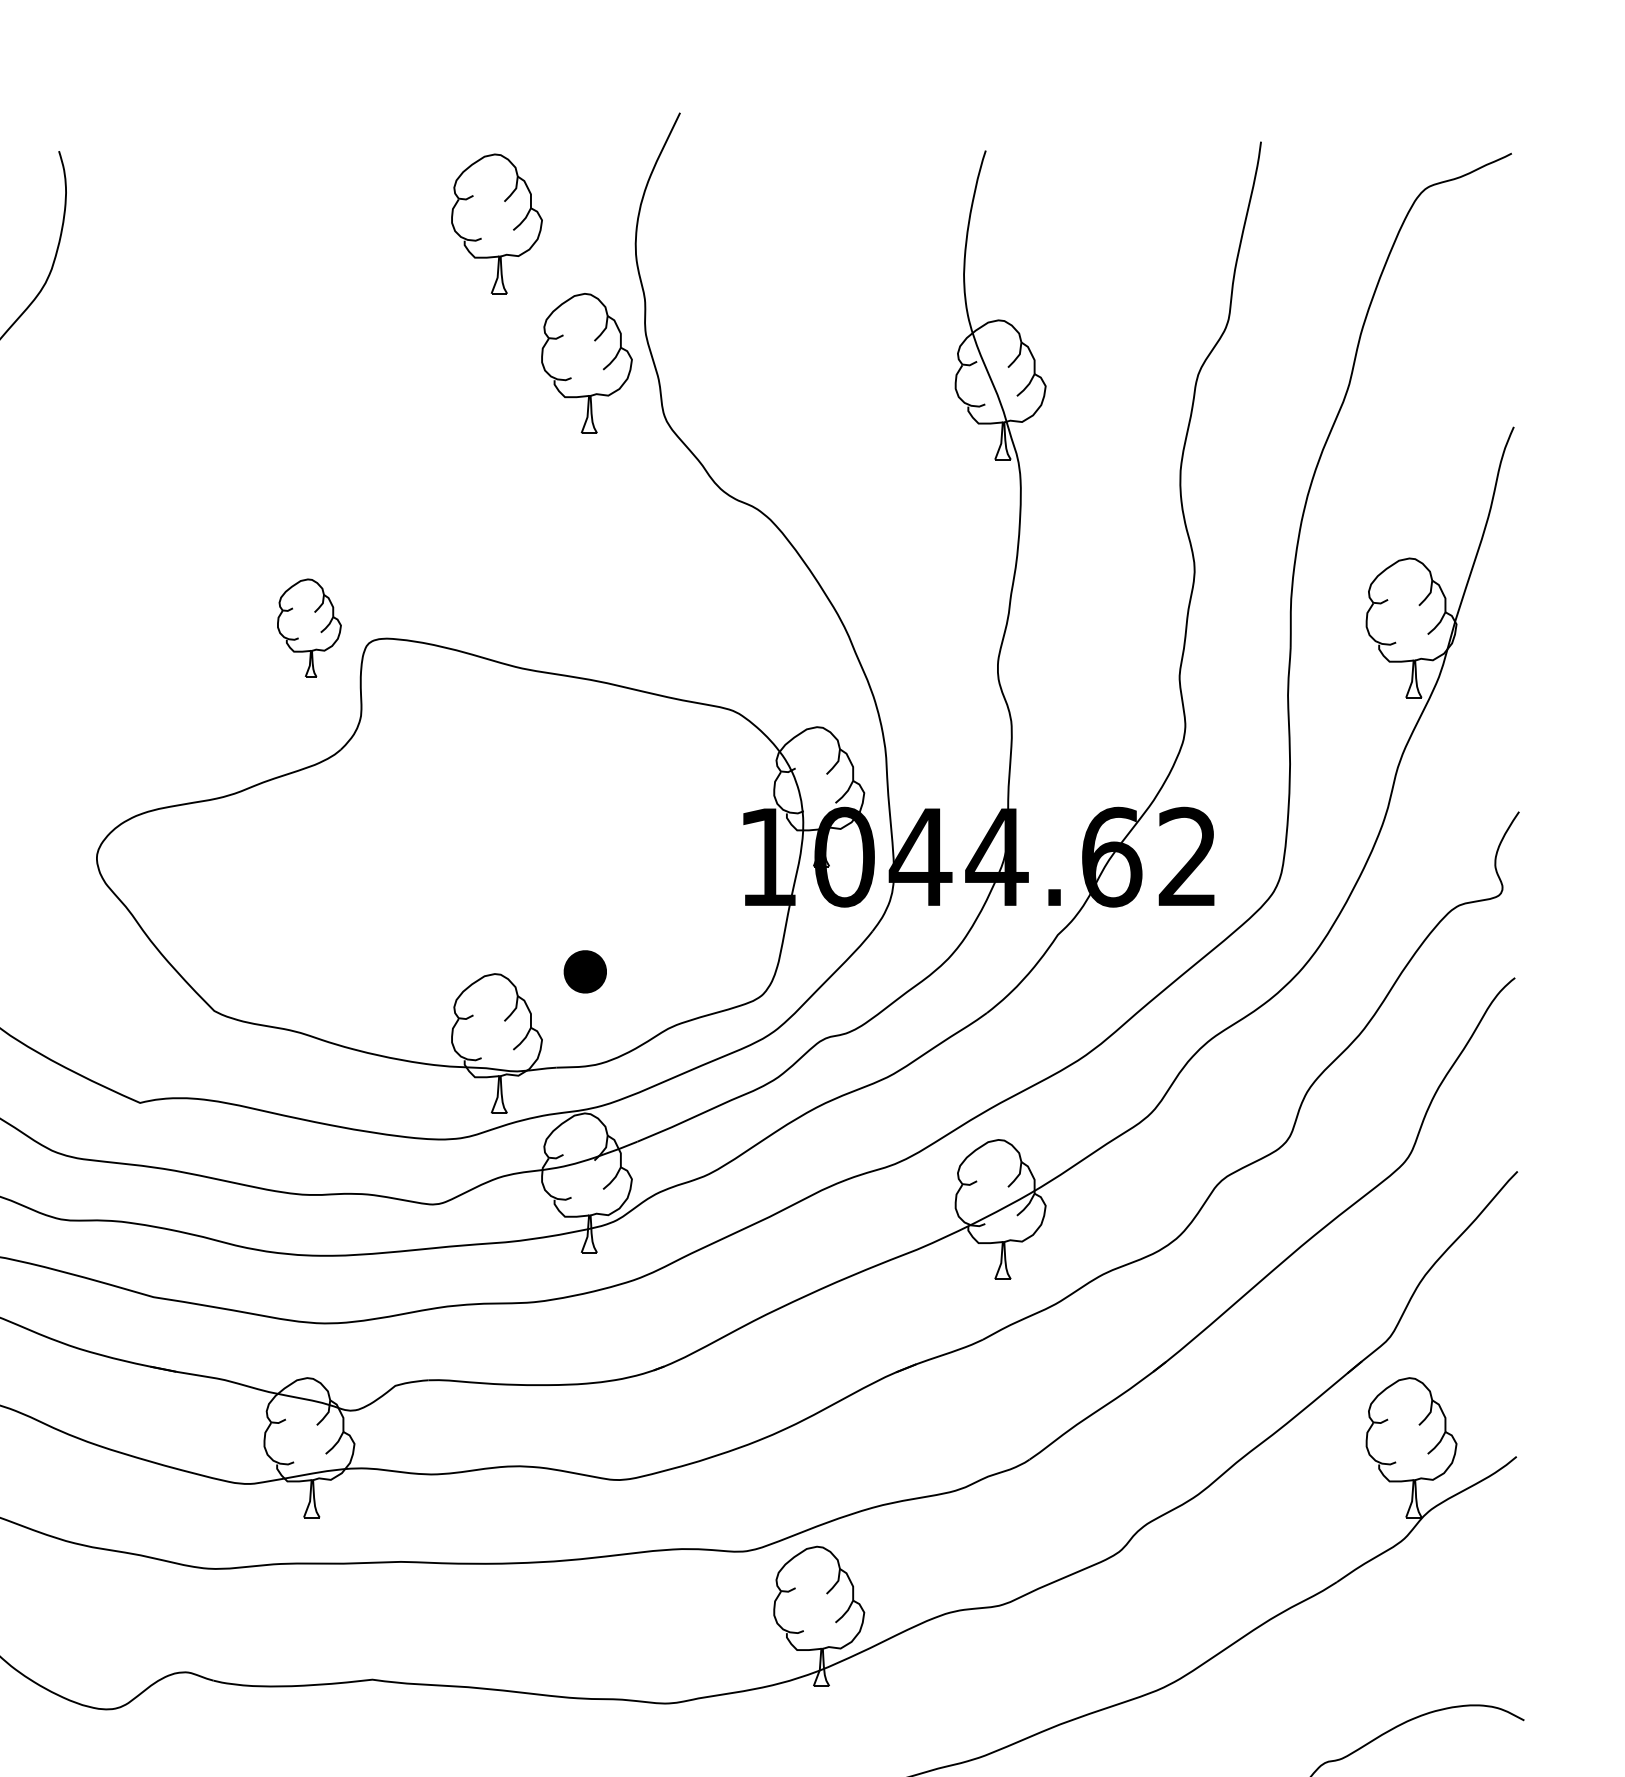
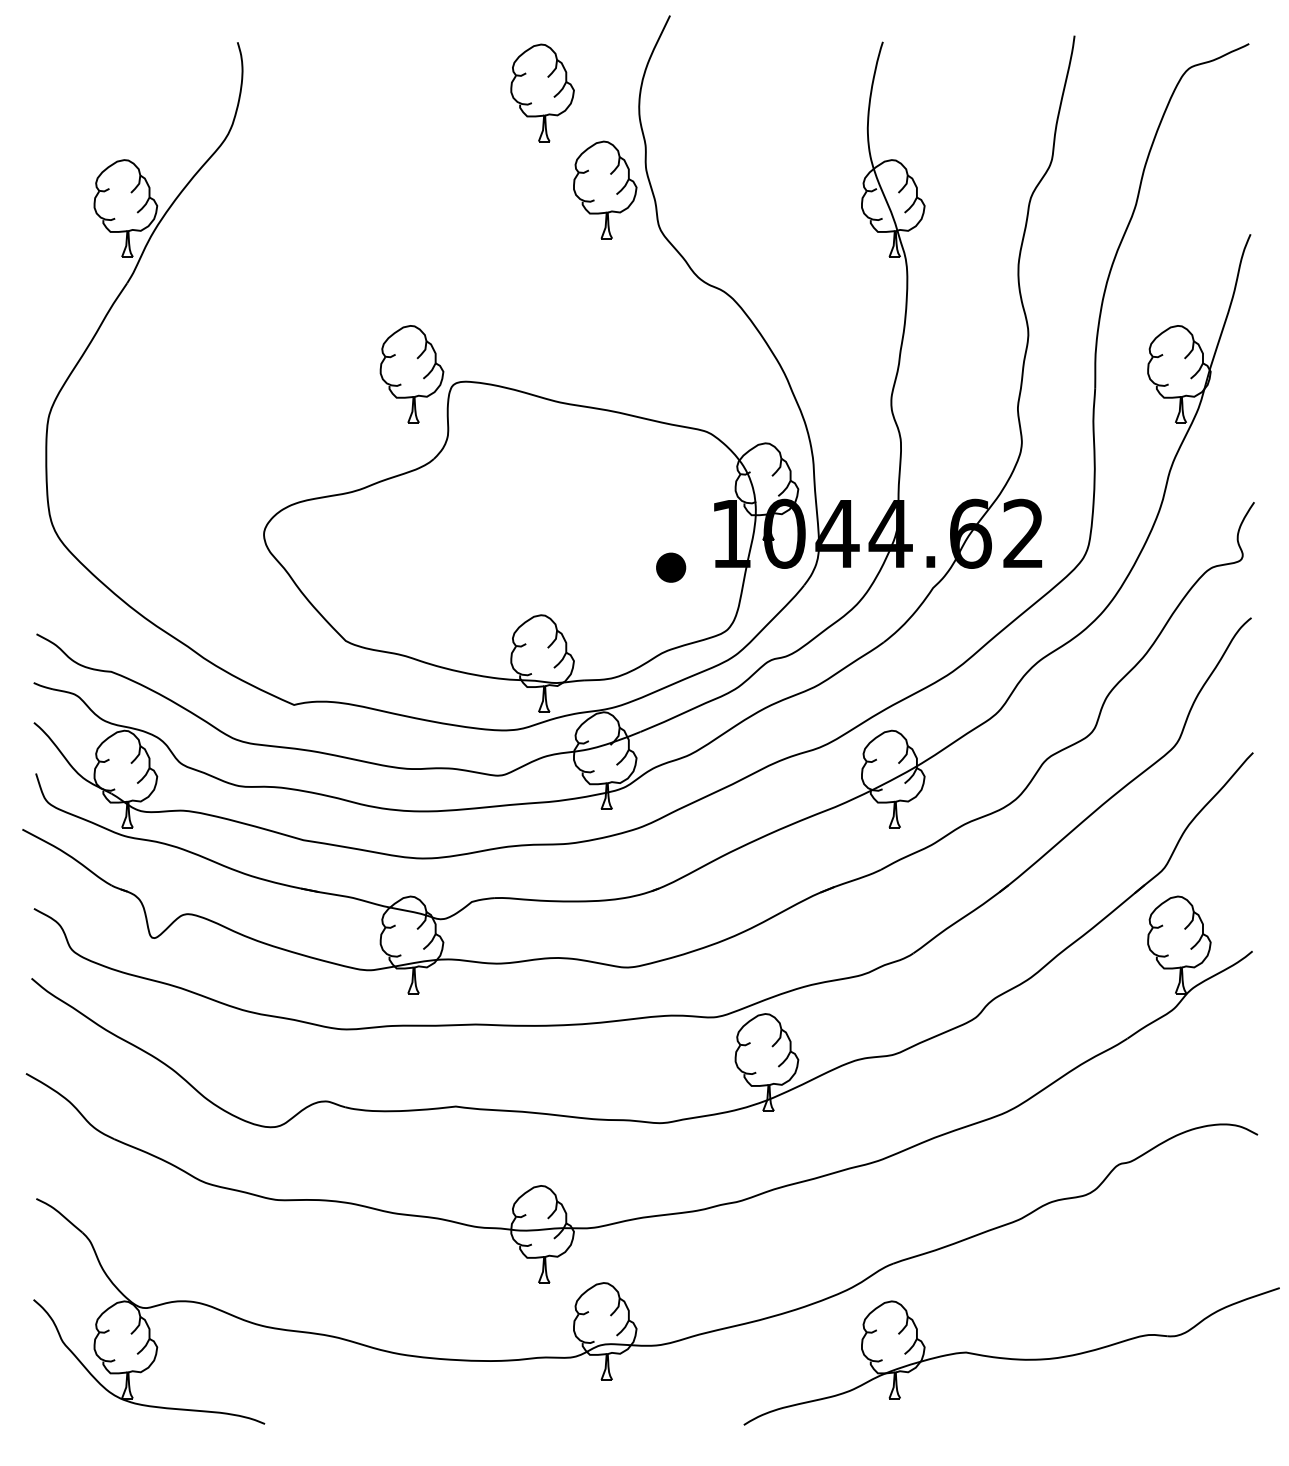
part: (308, 628) -> (411, 374), size x1.43
part: (585, 971) -> (671, 567), moved

